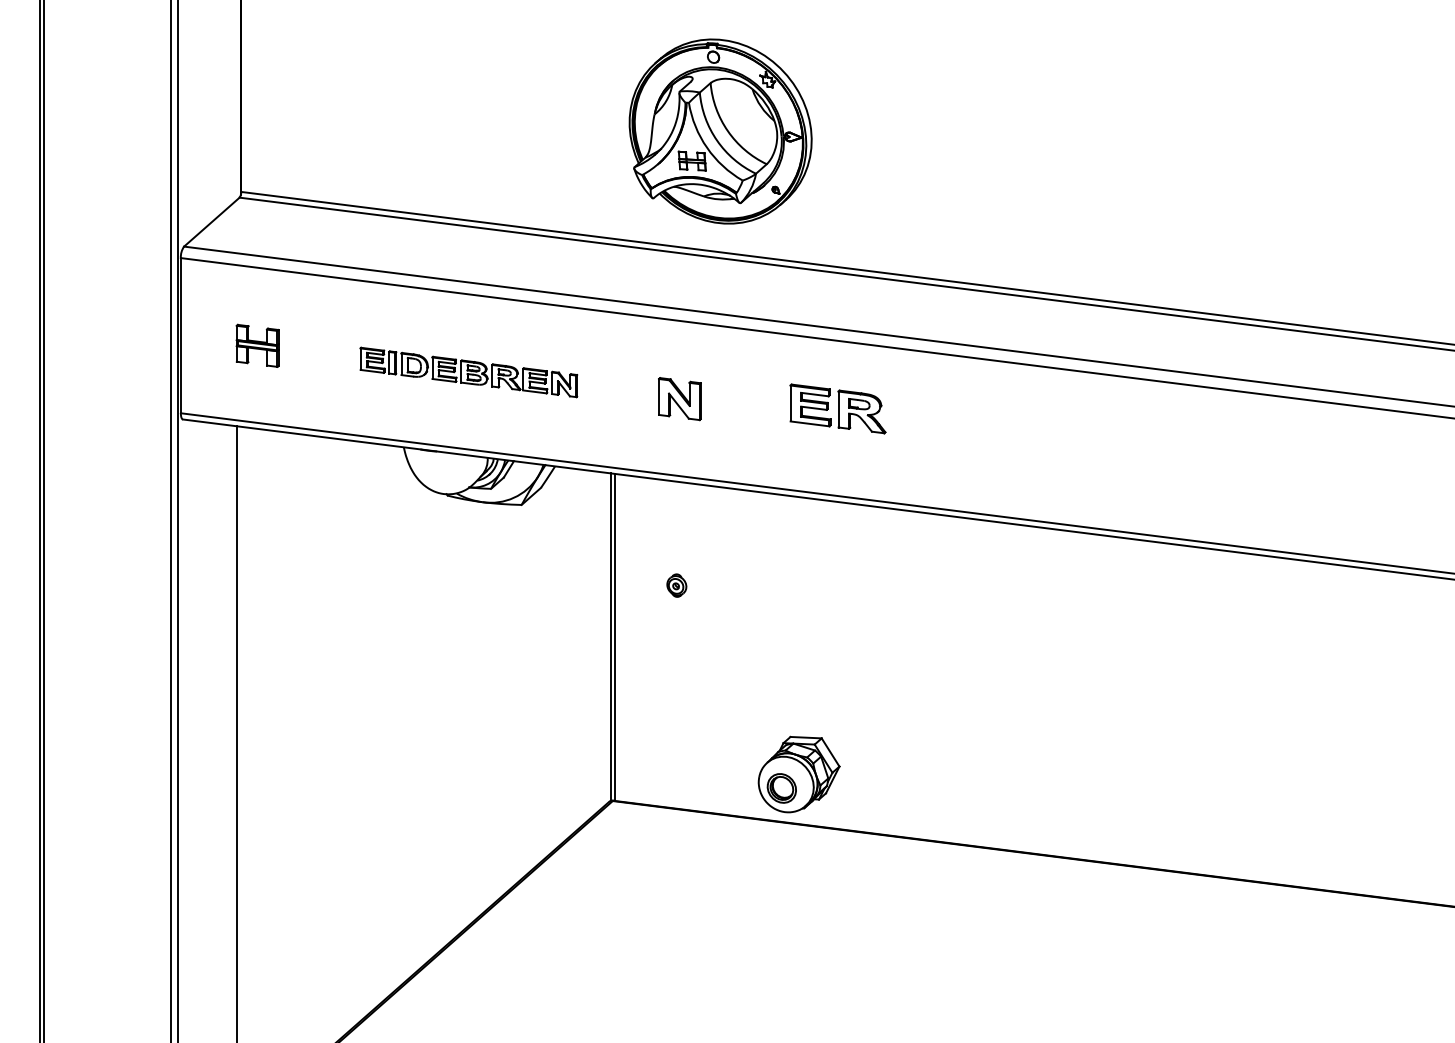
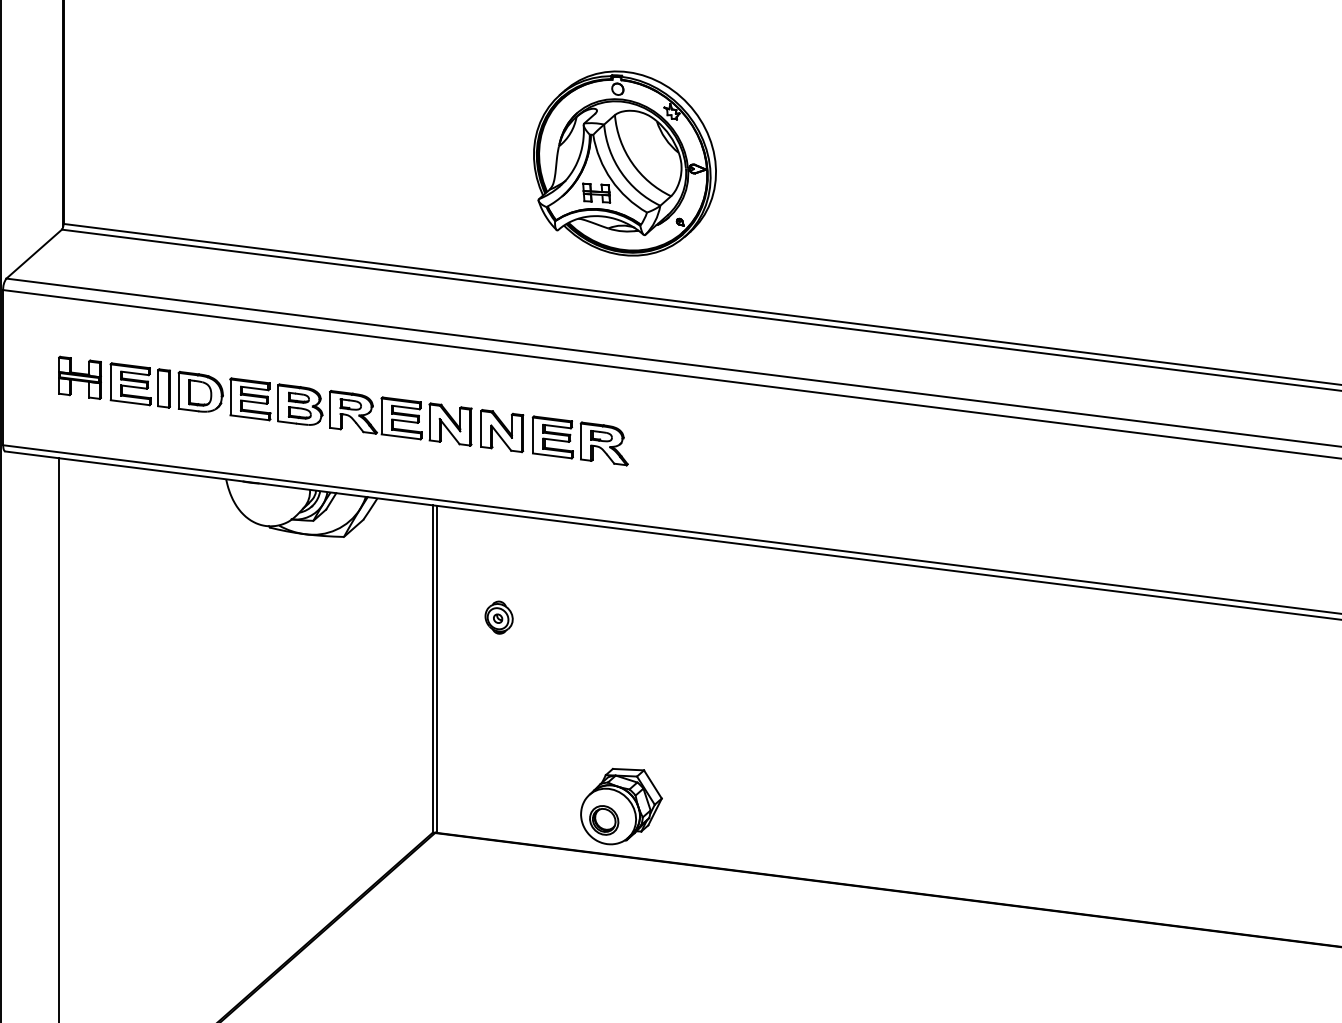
part: (720, 131) -> (624, 163), moved
part: (468, 372) -> (290, 404), size x1.67
part: (837, 408) -> (579, 440), moved
part: (676, 585) -> (498, 617), size x1.43

